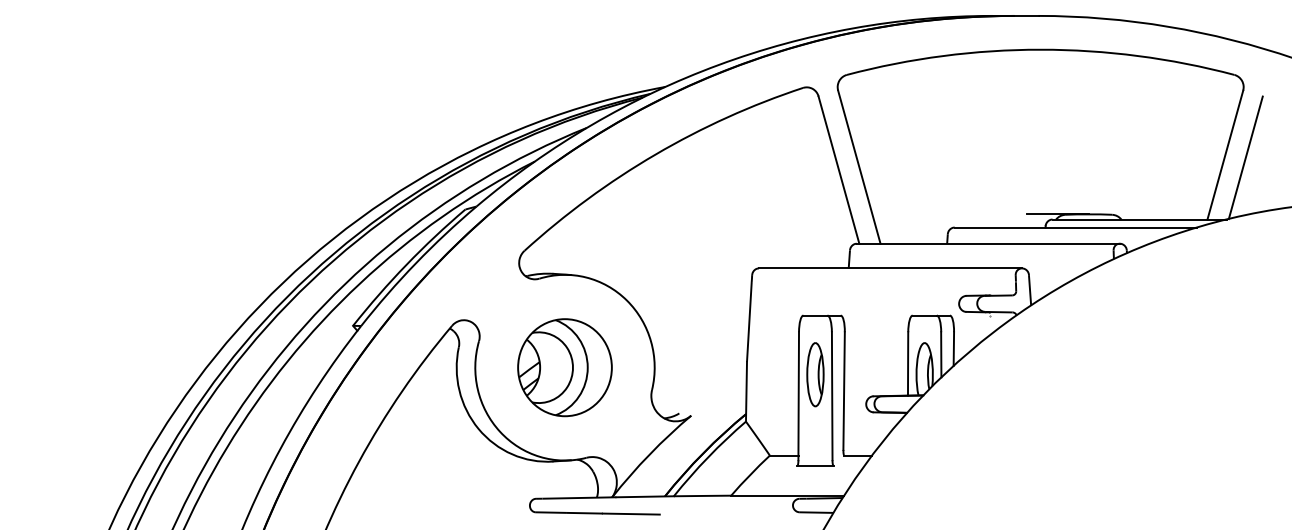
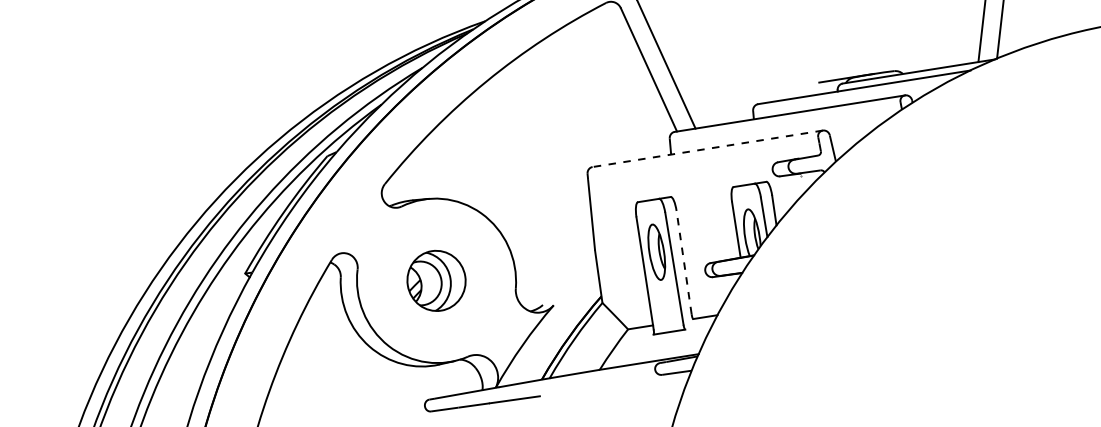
line: (890, 268) -> (707, 148), solid -> dashed
part: (564, 367) -> (436, 280), size x0.7
line: (844, 391) -> (684, 262), solid -> dashed

